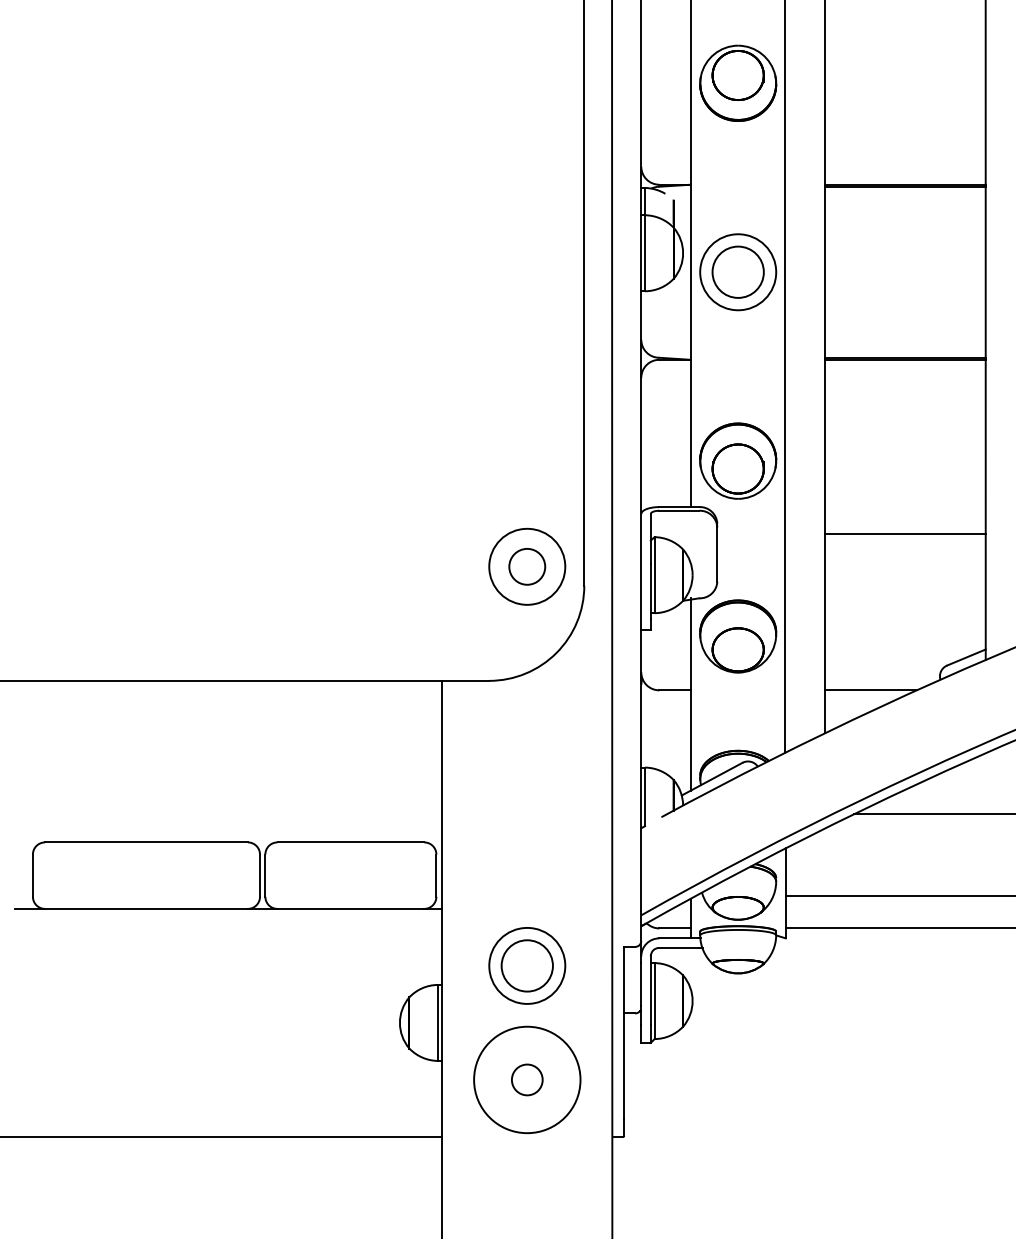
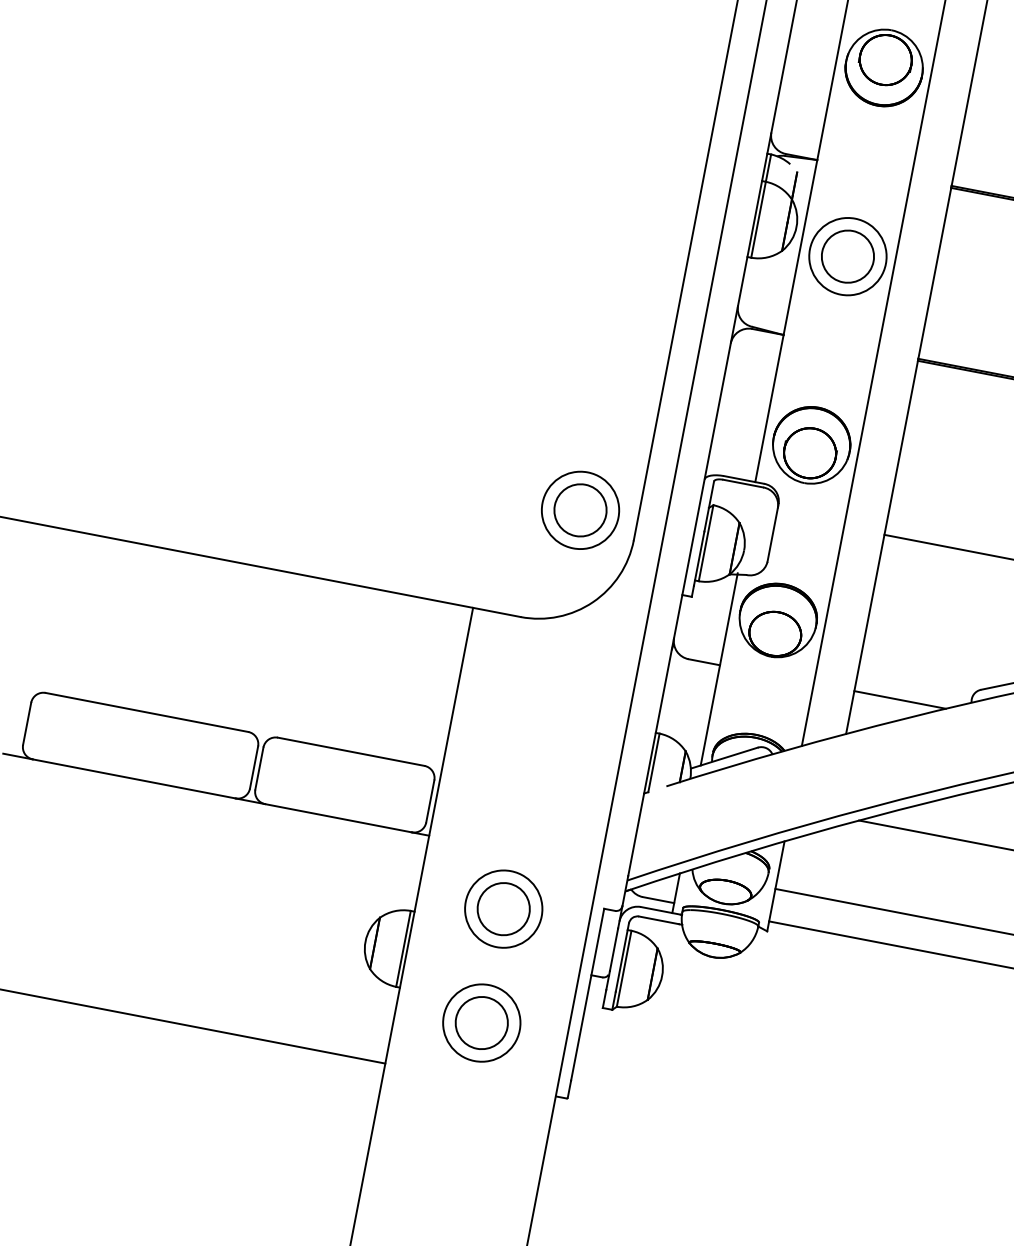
circle: (526, 566) -> (579, 509), size x1.43
circle: (526, 1079) -> (481, 1022), size x1.67
circle: (527, 1079) -> (482, 1022), size x0.71

